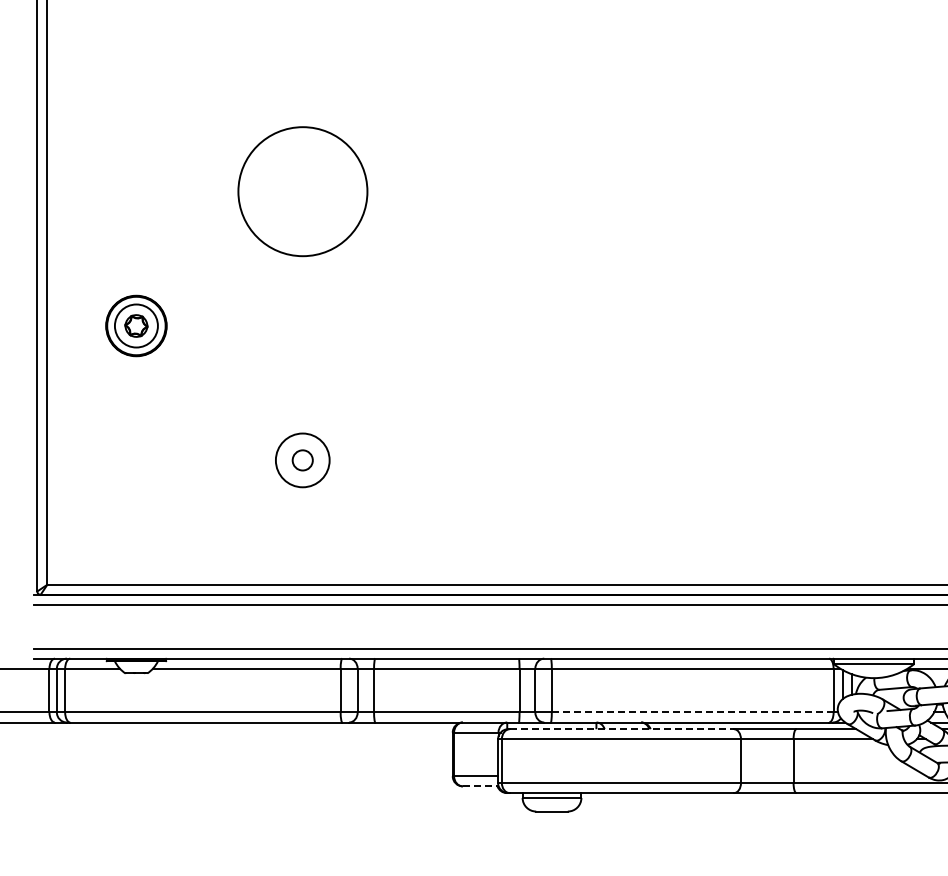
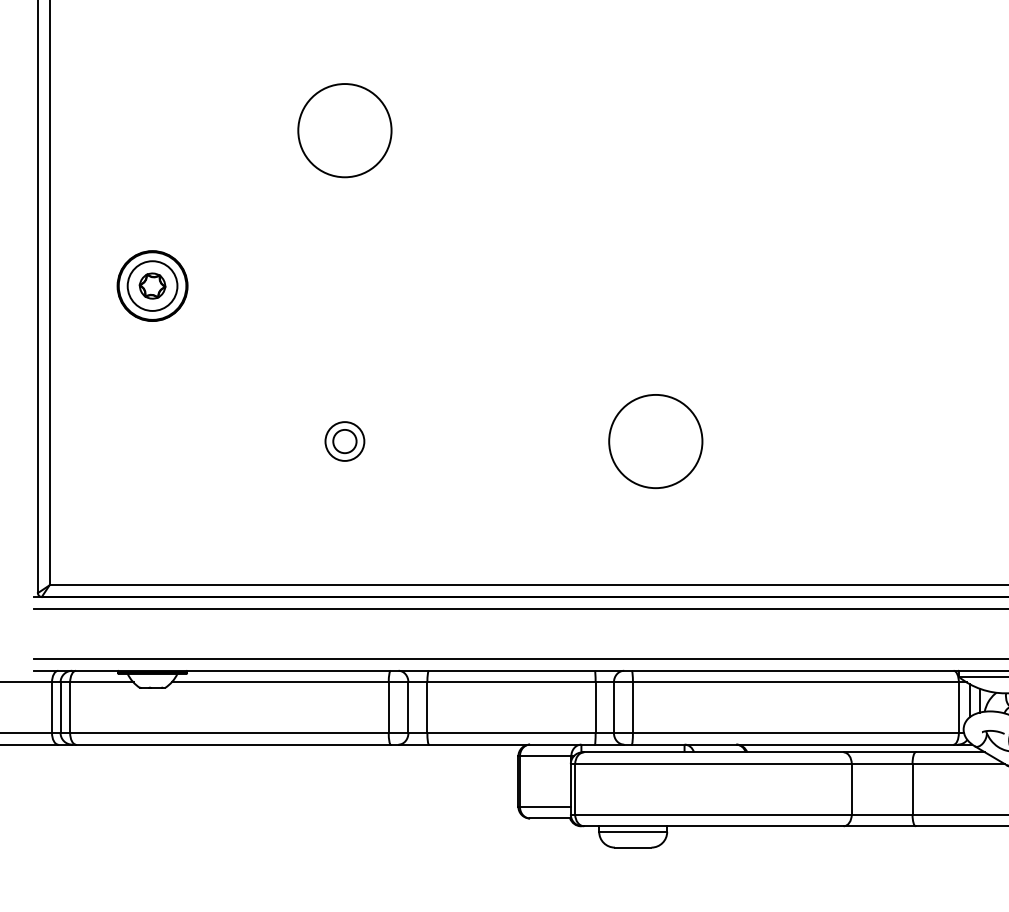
circle: (302, 191) -> (344, 130), size x0.62
circle: (302, 460) -> (344, 441), size x0.62
circle: (571, 460) -> (655, 441), added
line: (692, 712) -> (795, 733), dashed -> solid
line: (622, 729) -> (714, 752), dashed -> solid
line: (480, 786) -> (550, 818), dashed -> solid

